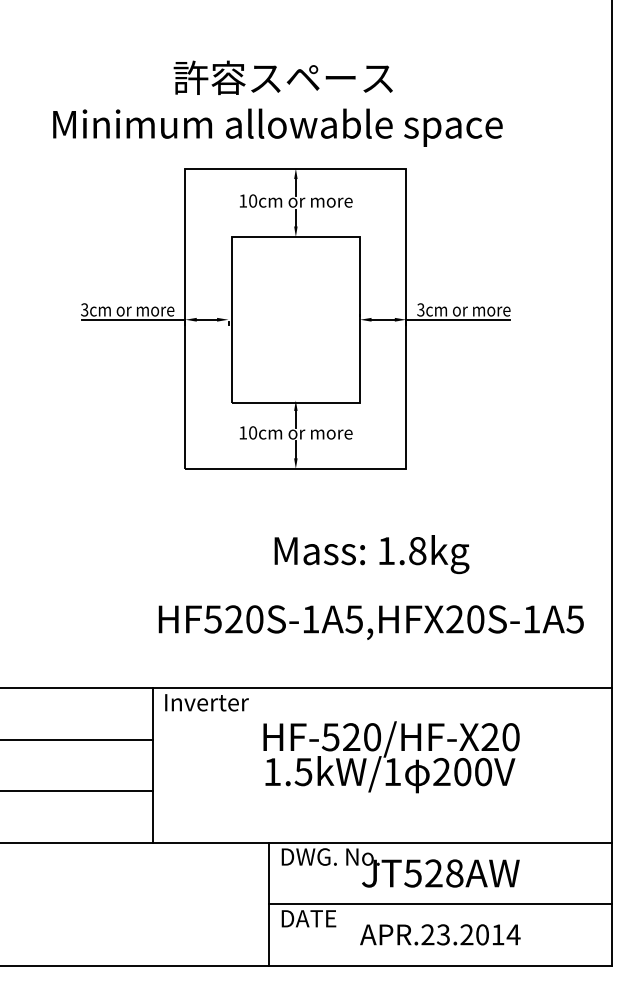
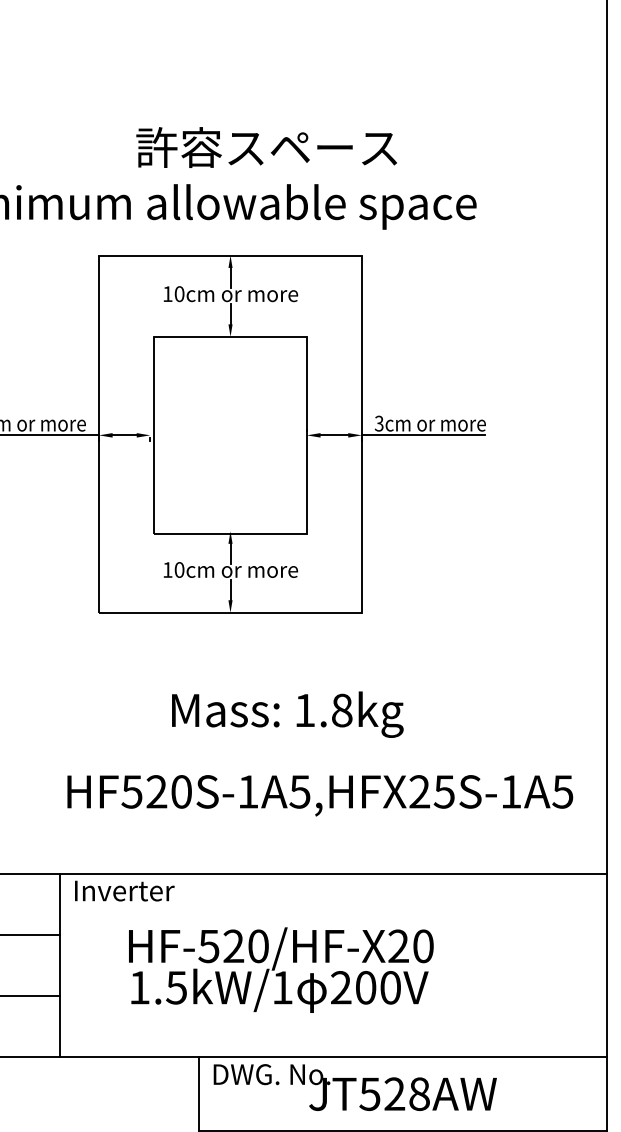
text: (282, 77) -> (265, 147), moved
text: (371, 554) -> (287, 714), moved
text: (475, 619) -> (444, 791), HF520S-1A5,HFX20S-1A5 -> HF520S-1A5,HFX25S-1A5
text: (391, 757) -> (281, 970), moved

